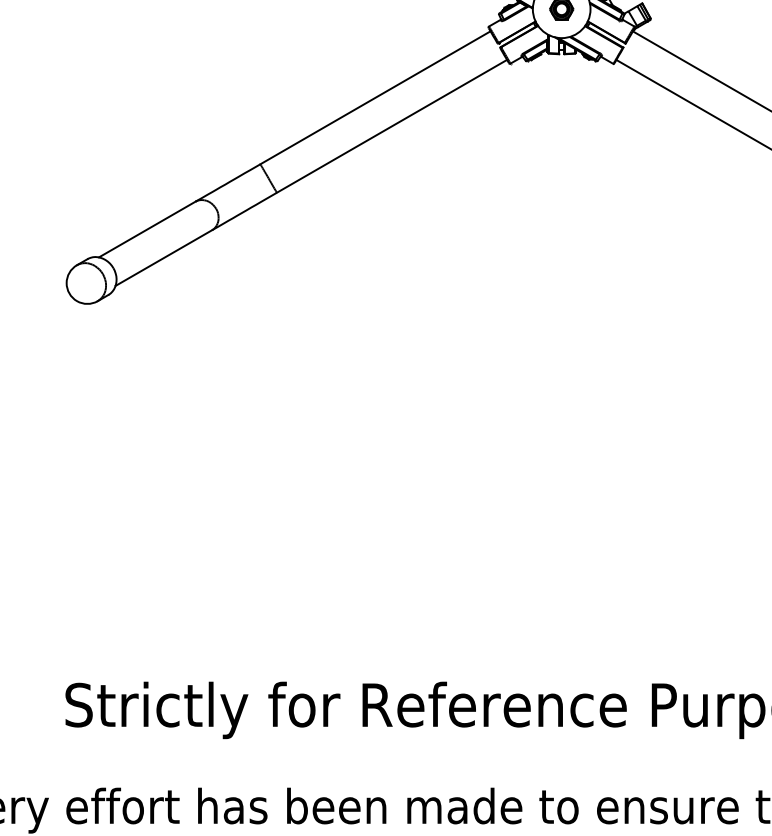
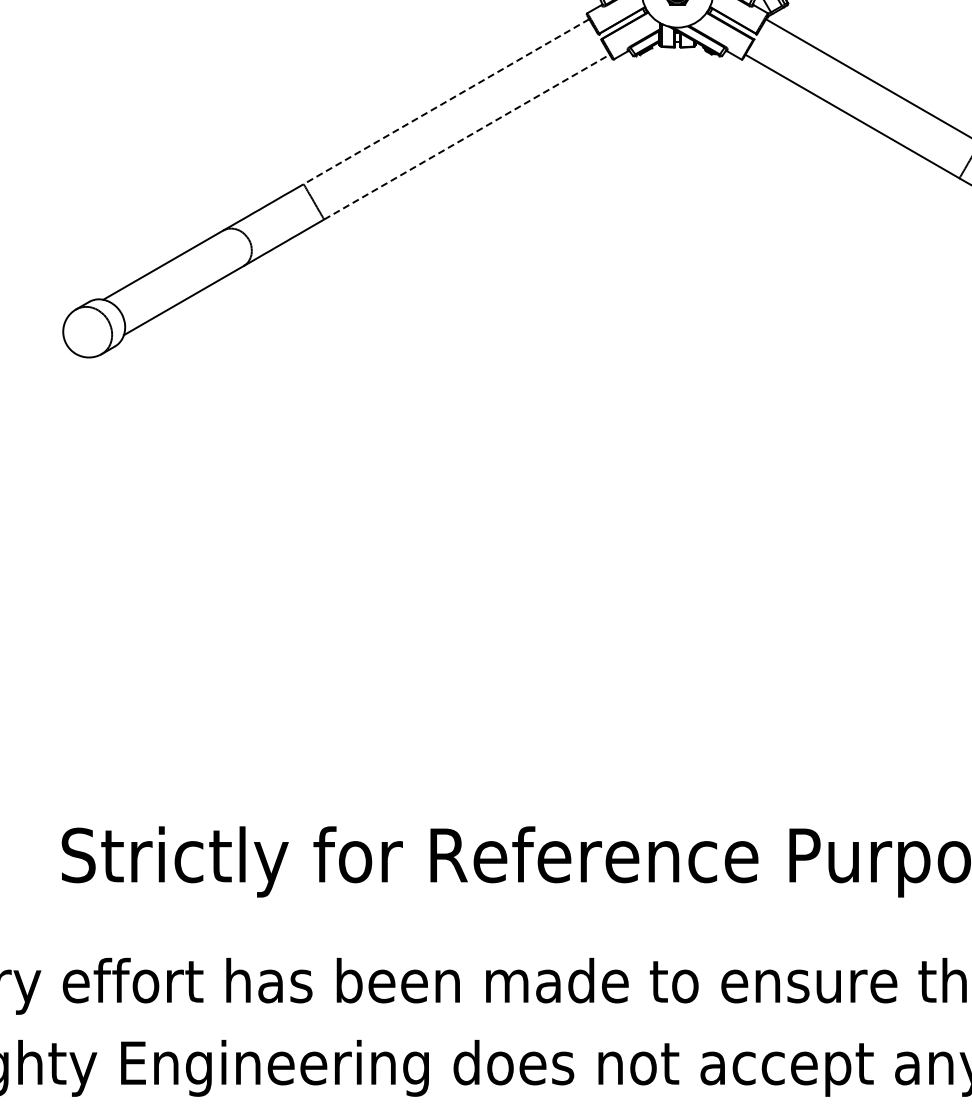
line: (375, 97) -> (446, 101), solid -> dashed
line: (391, 126) -> (466, 137), solid -> dashed

